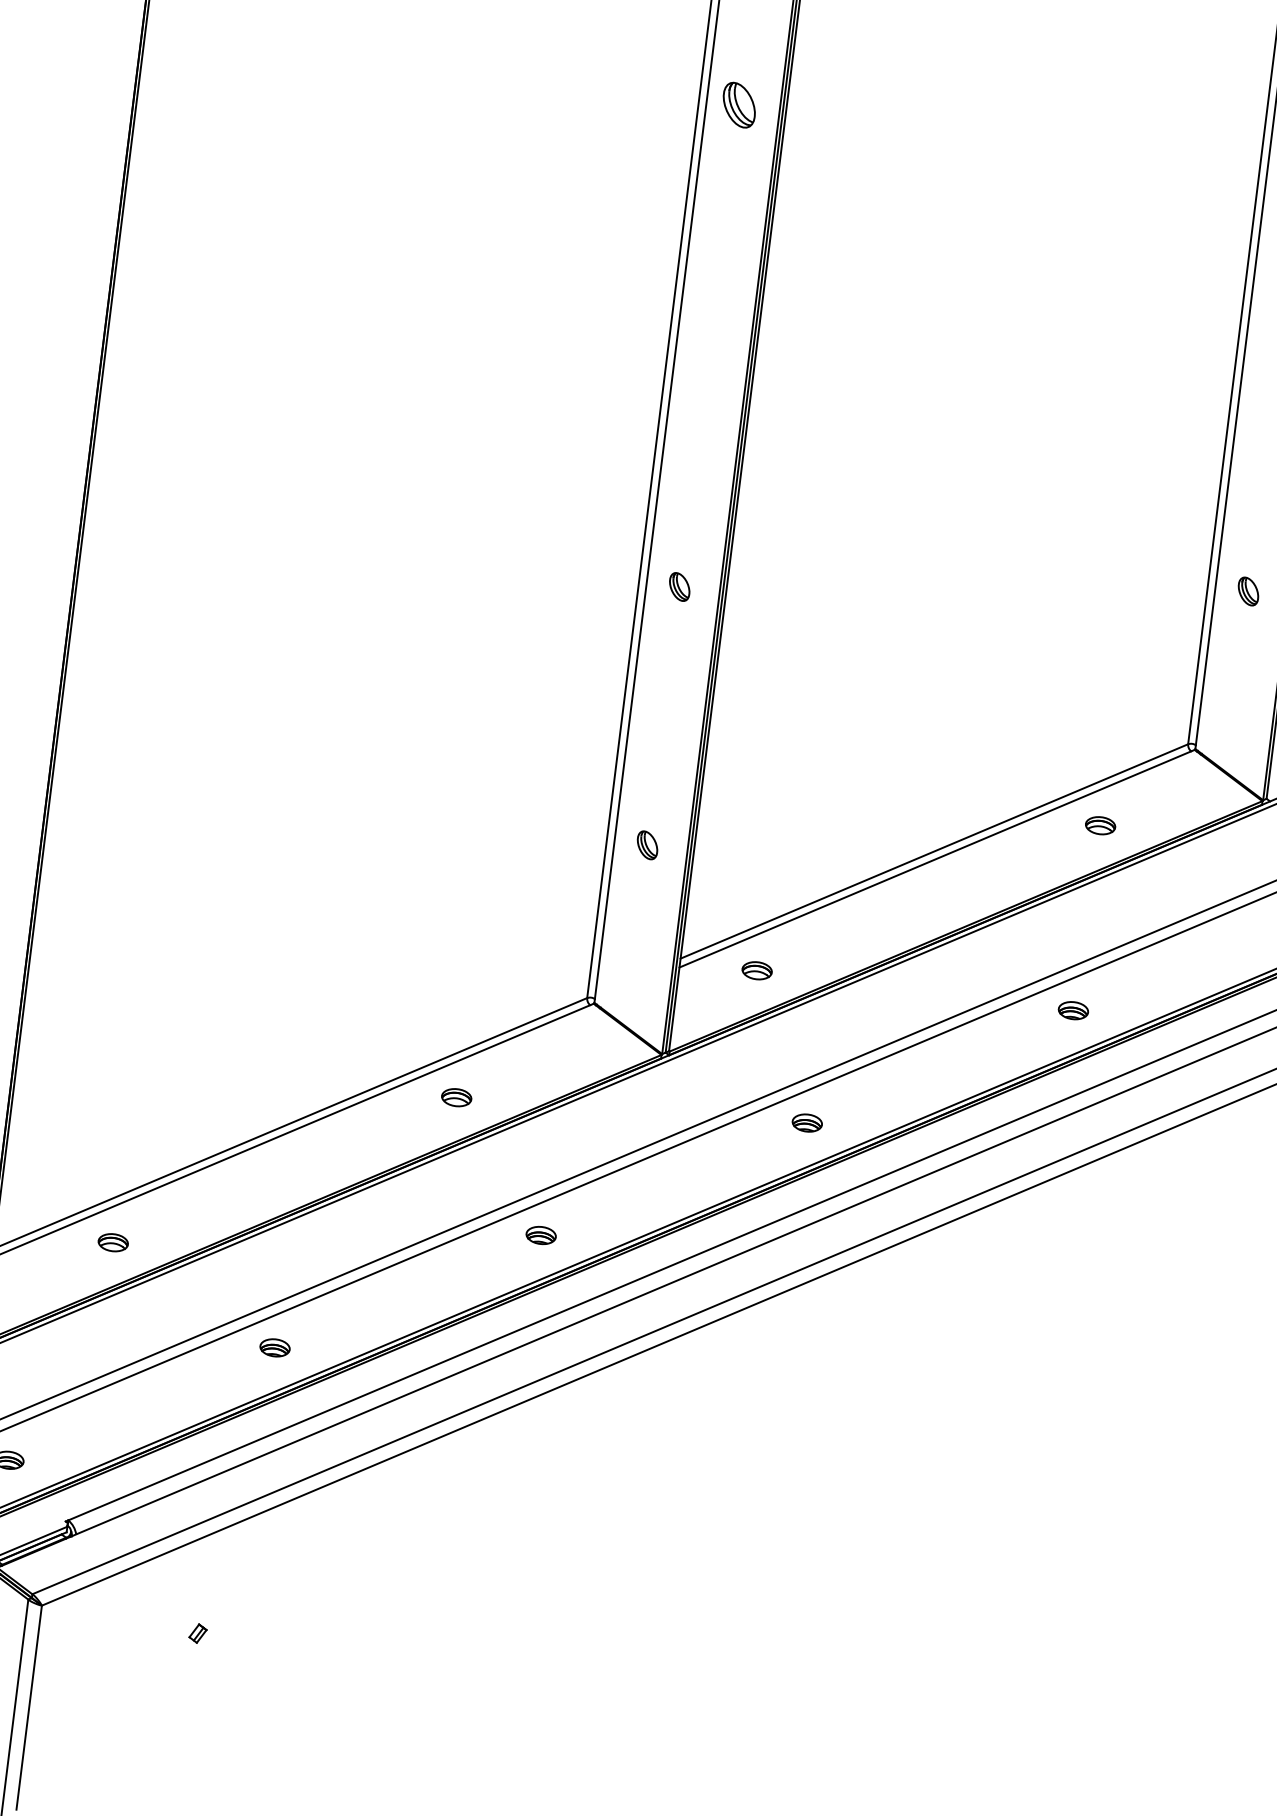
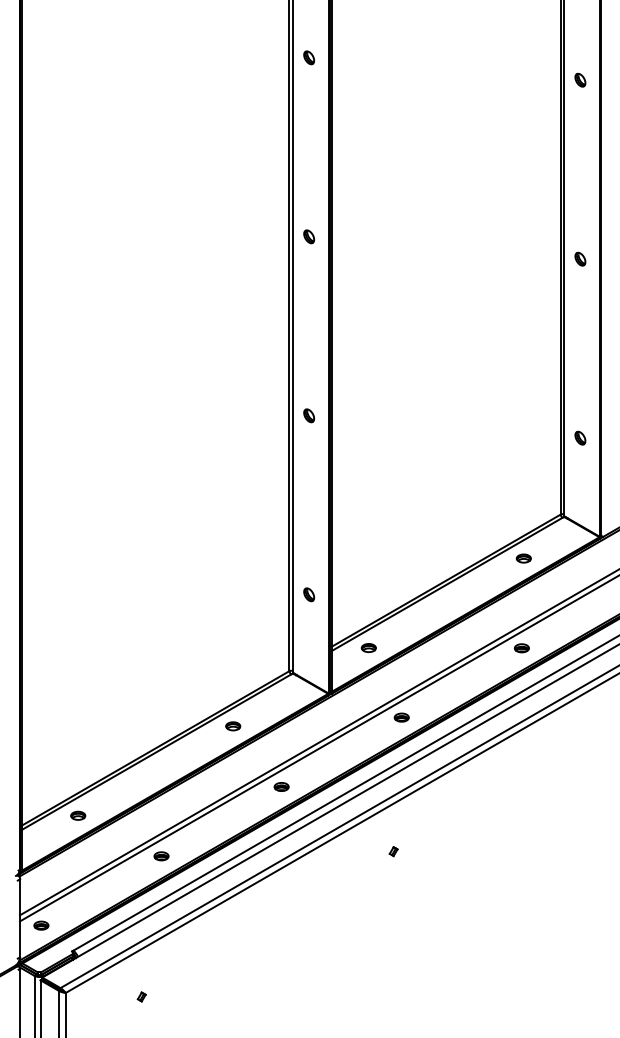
part: (740, 104) -> (309, 236), size x0.62
part: (680, 586) -> (309, 415), moved
part: (755, 1397) -> (393, 851), added

